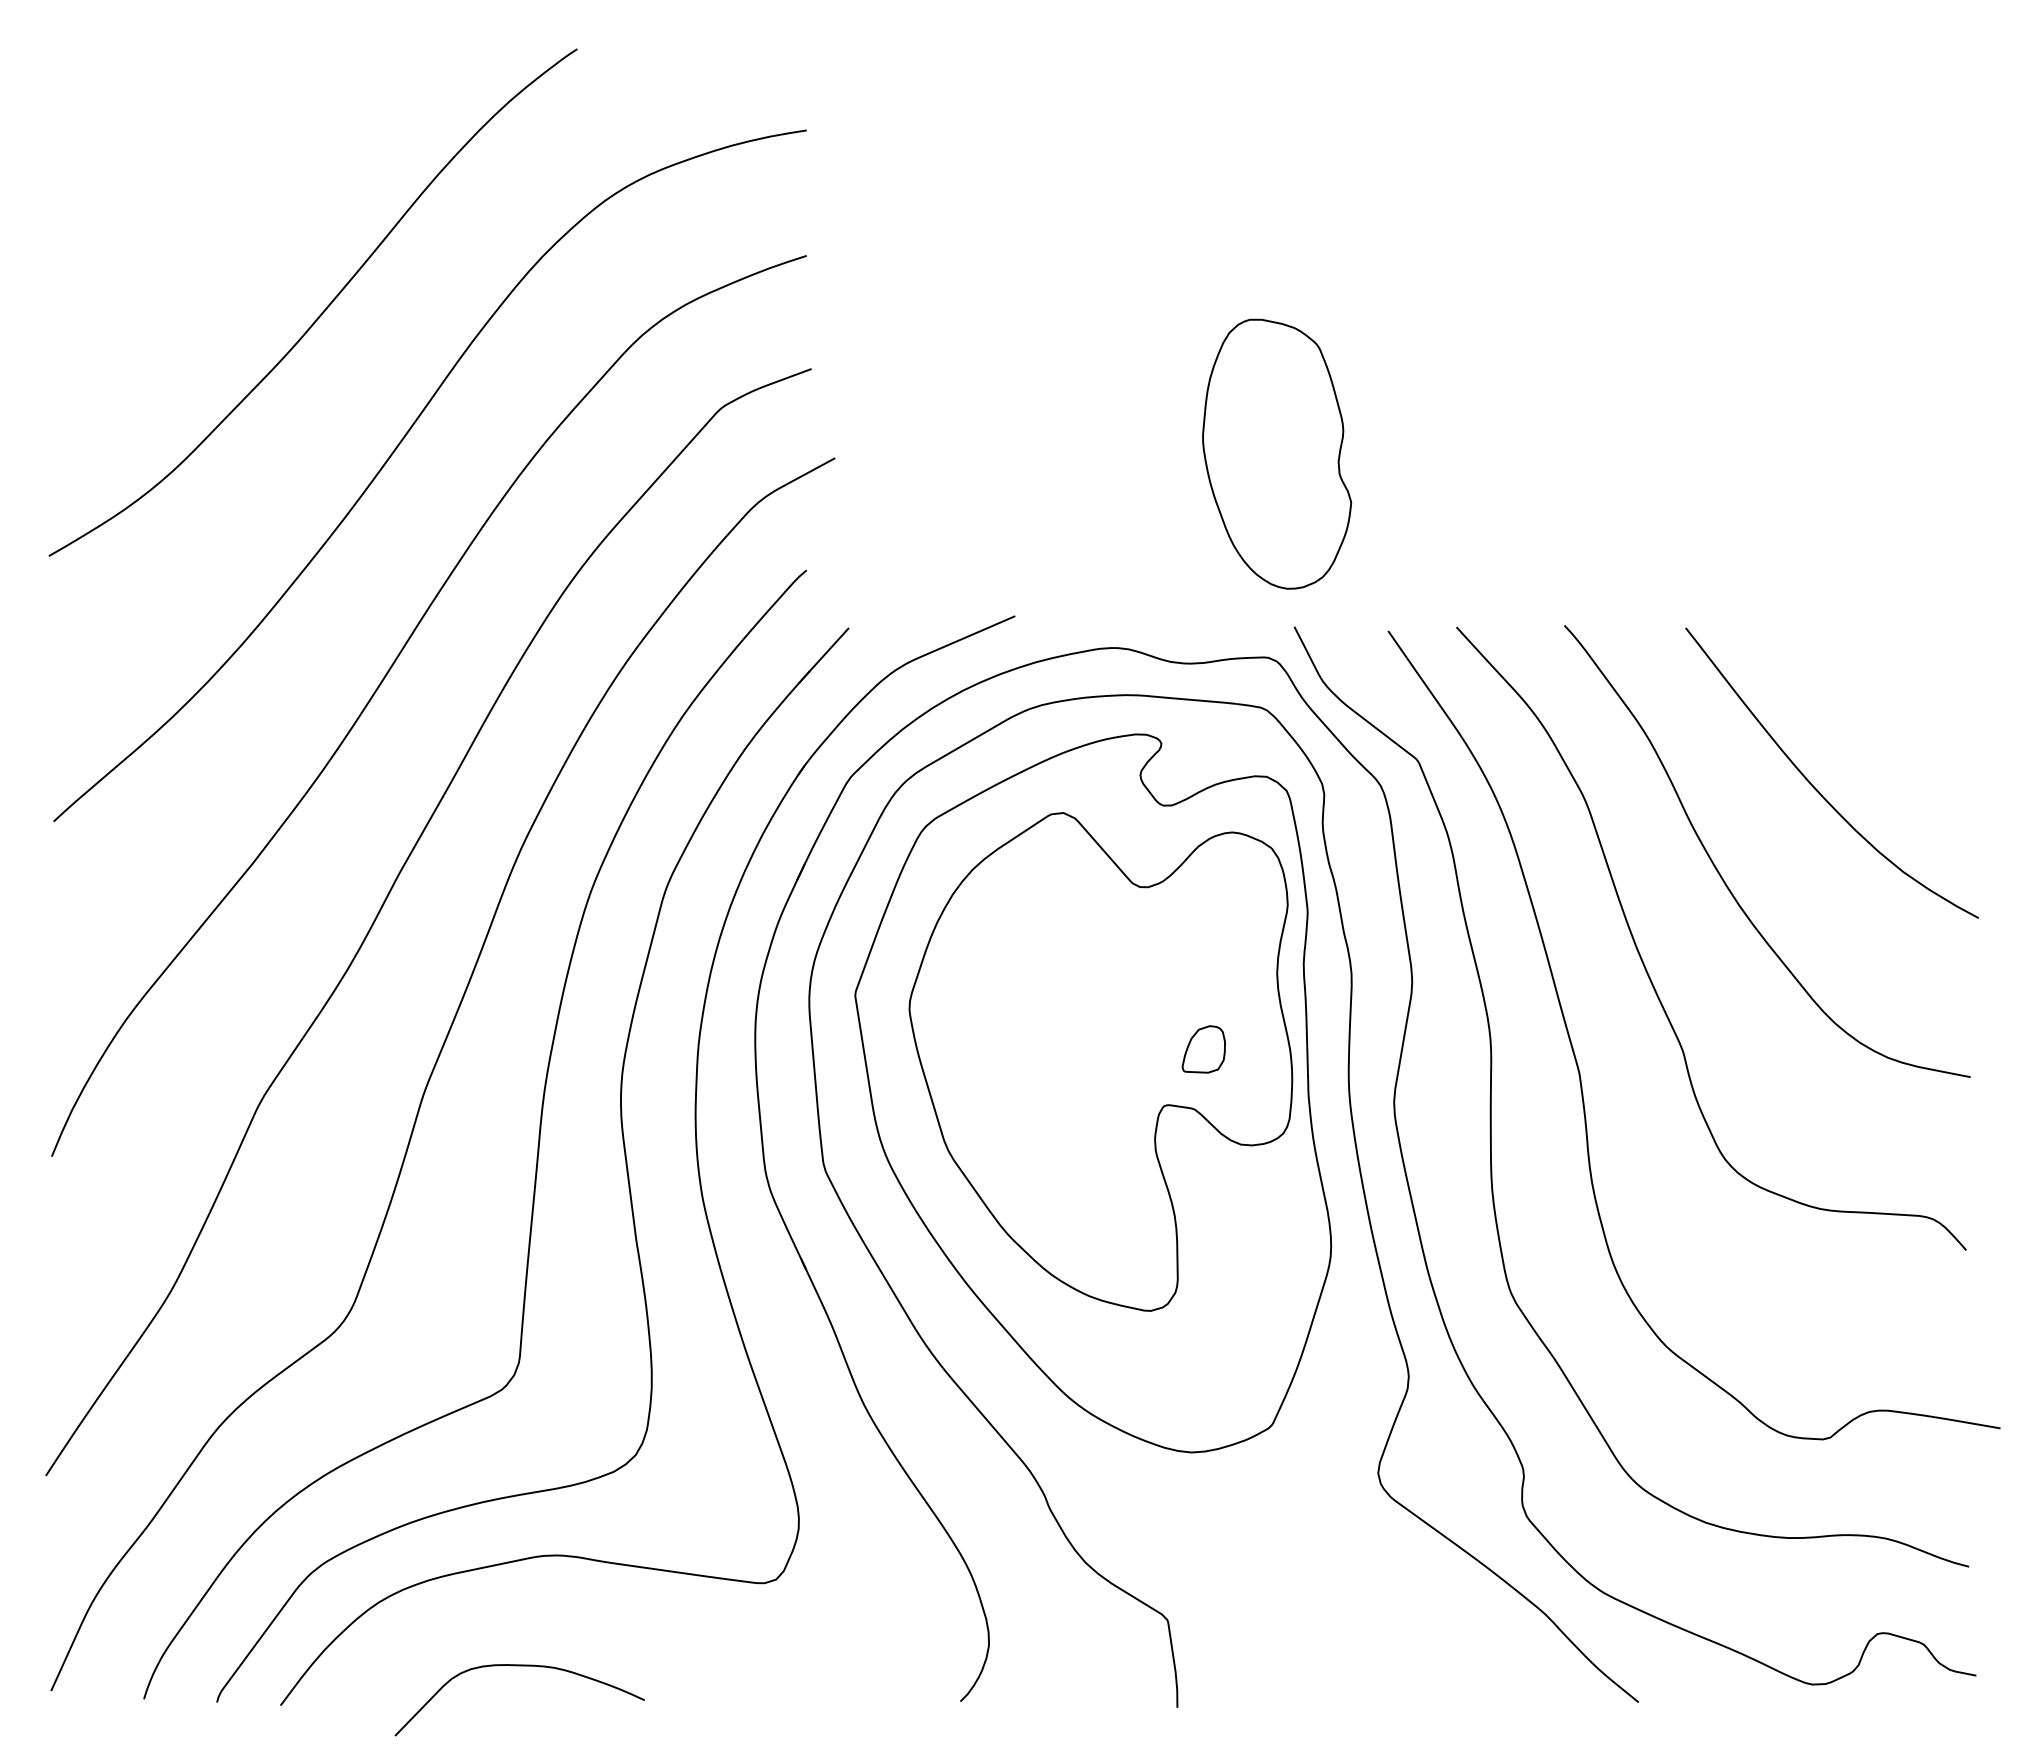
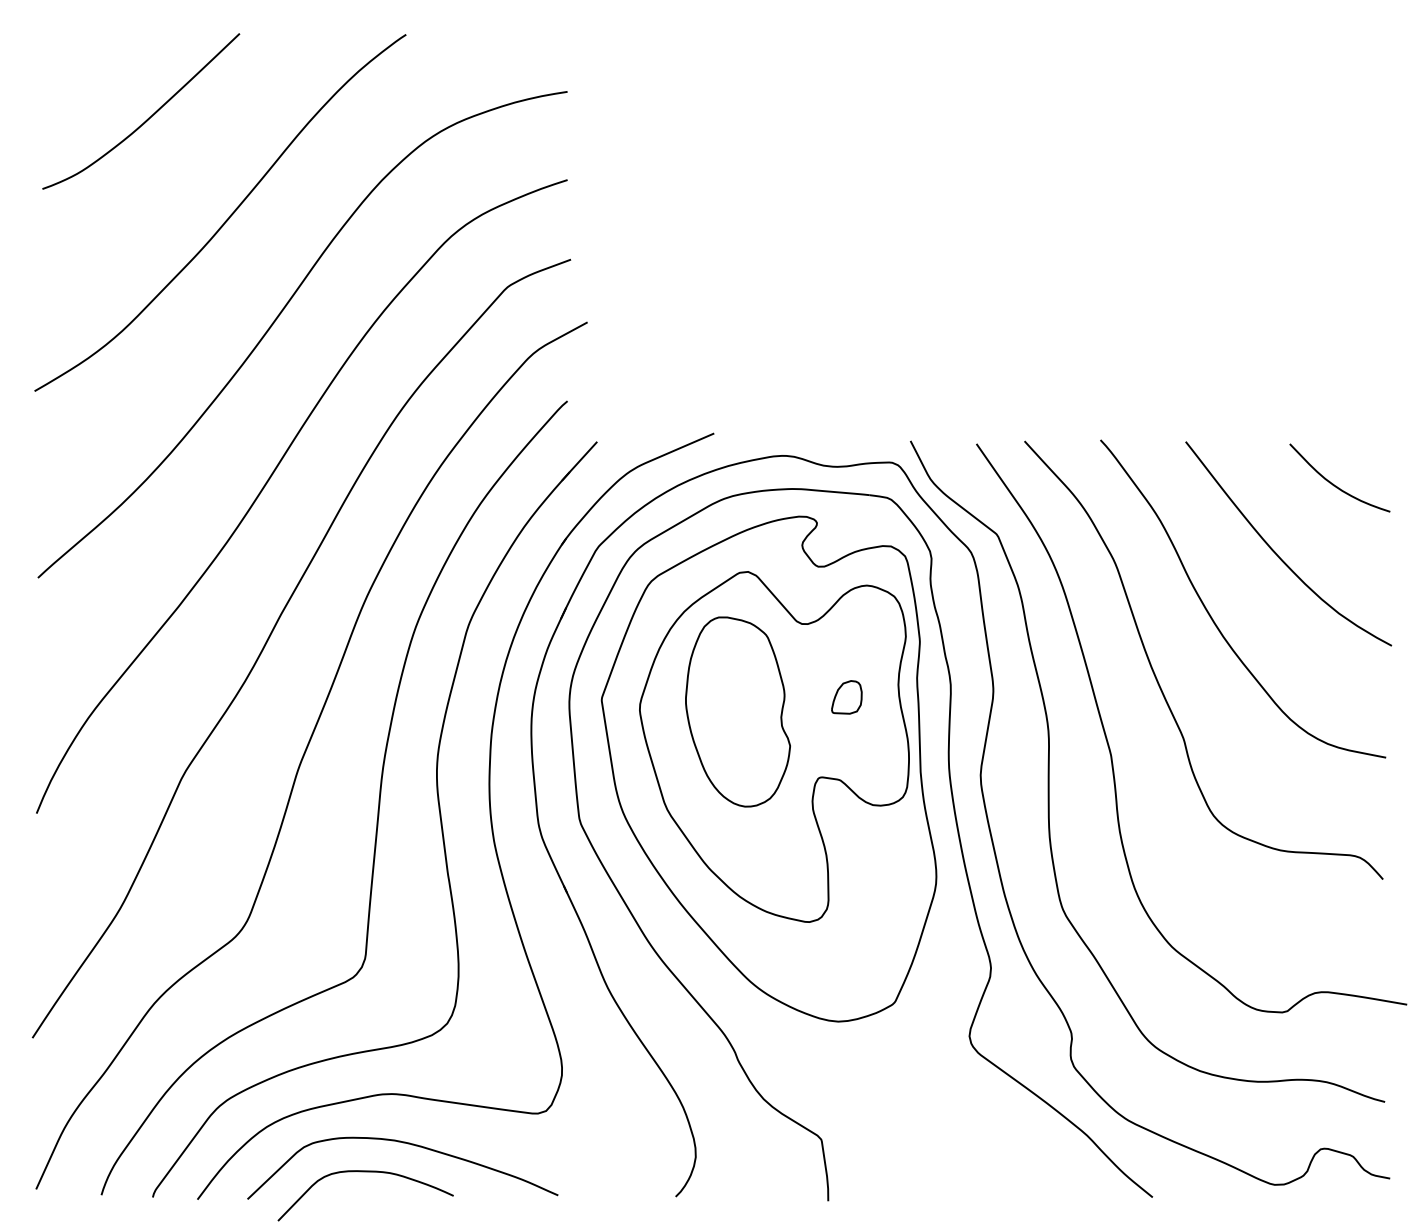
curve: (210, 168) -> (148, 118), added
part: (1277, 453) -> (738, 711), moved
curve: (1896, 688) -> (1334, 484), added
part: (1203, 1049) -> (846, 697), moved
curve: (579, 1626) -> (407, 1144), added

